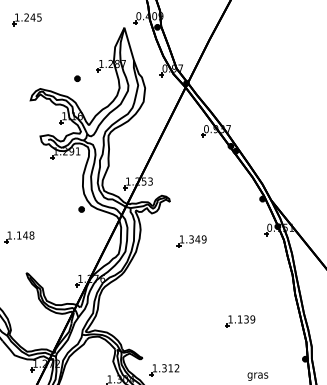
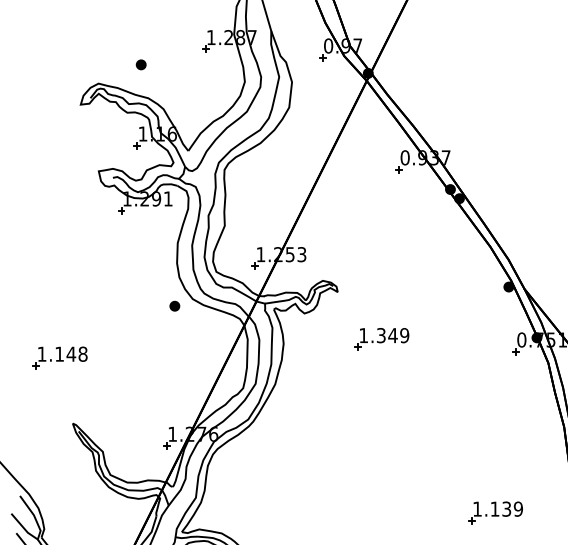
part: (77, 78) -> (141, 64), moved
part: (191, 241) -> (381, 339), moved
part: (240, 321) -> (495, 512), moved

